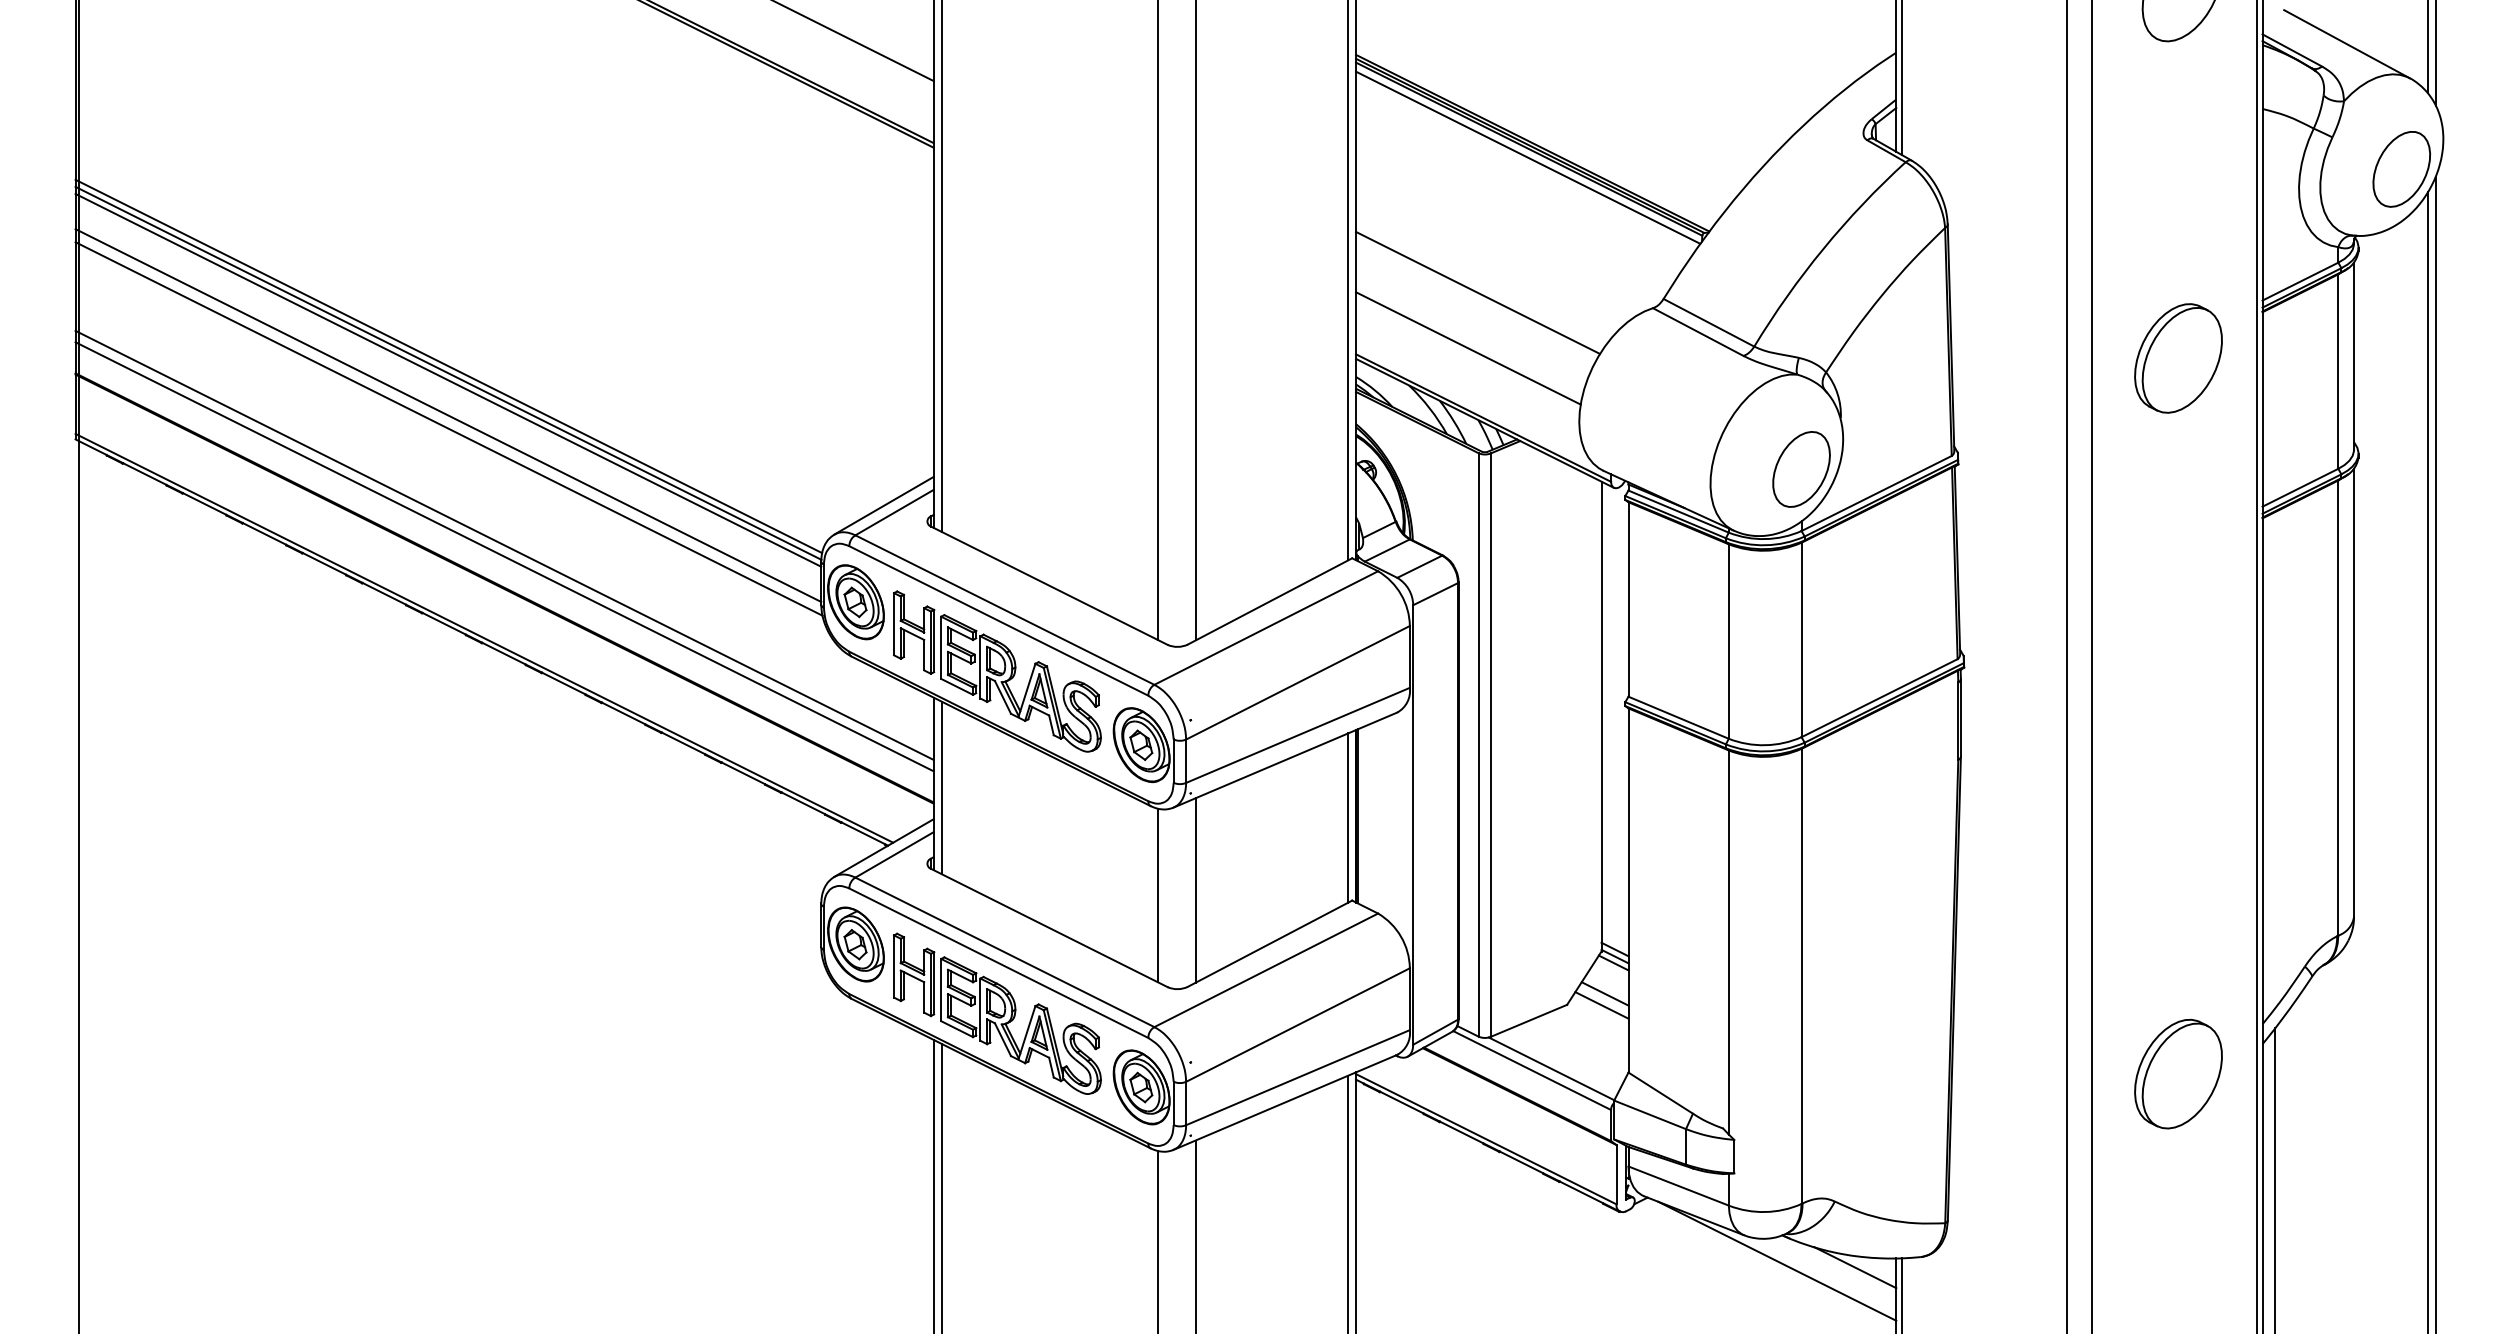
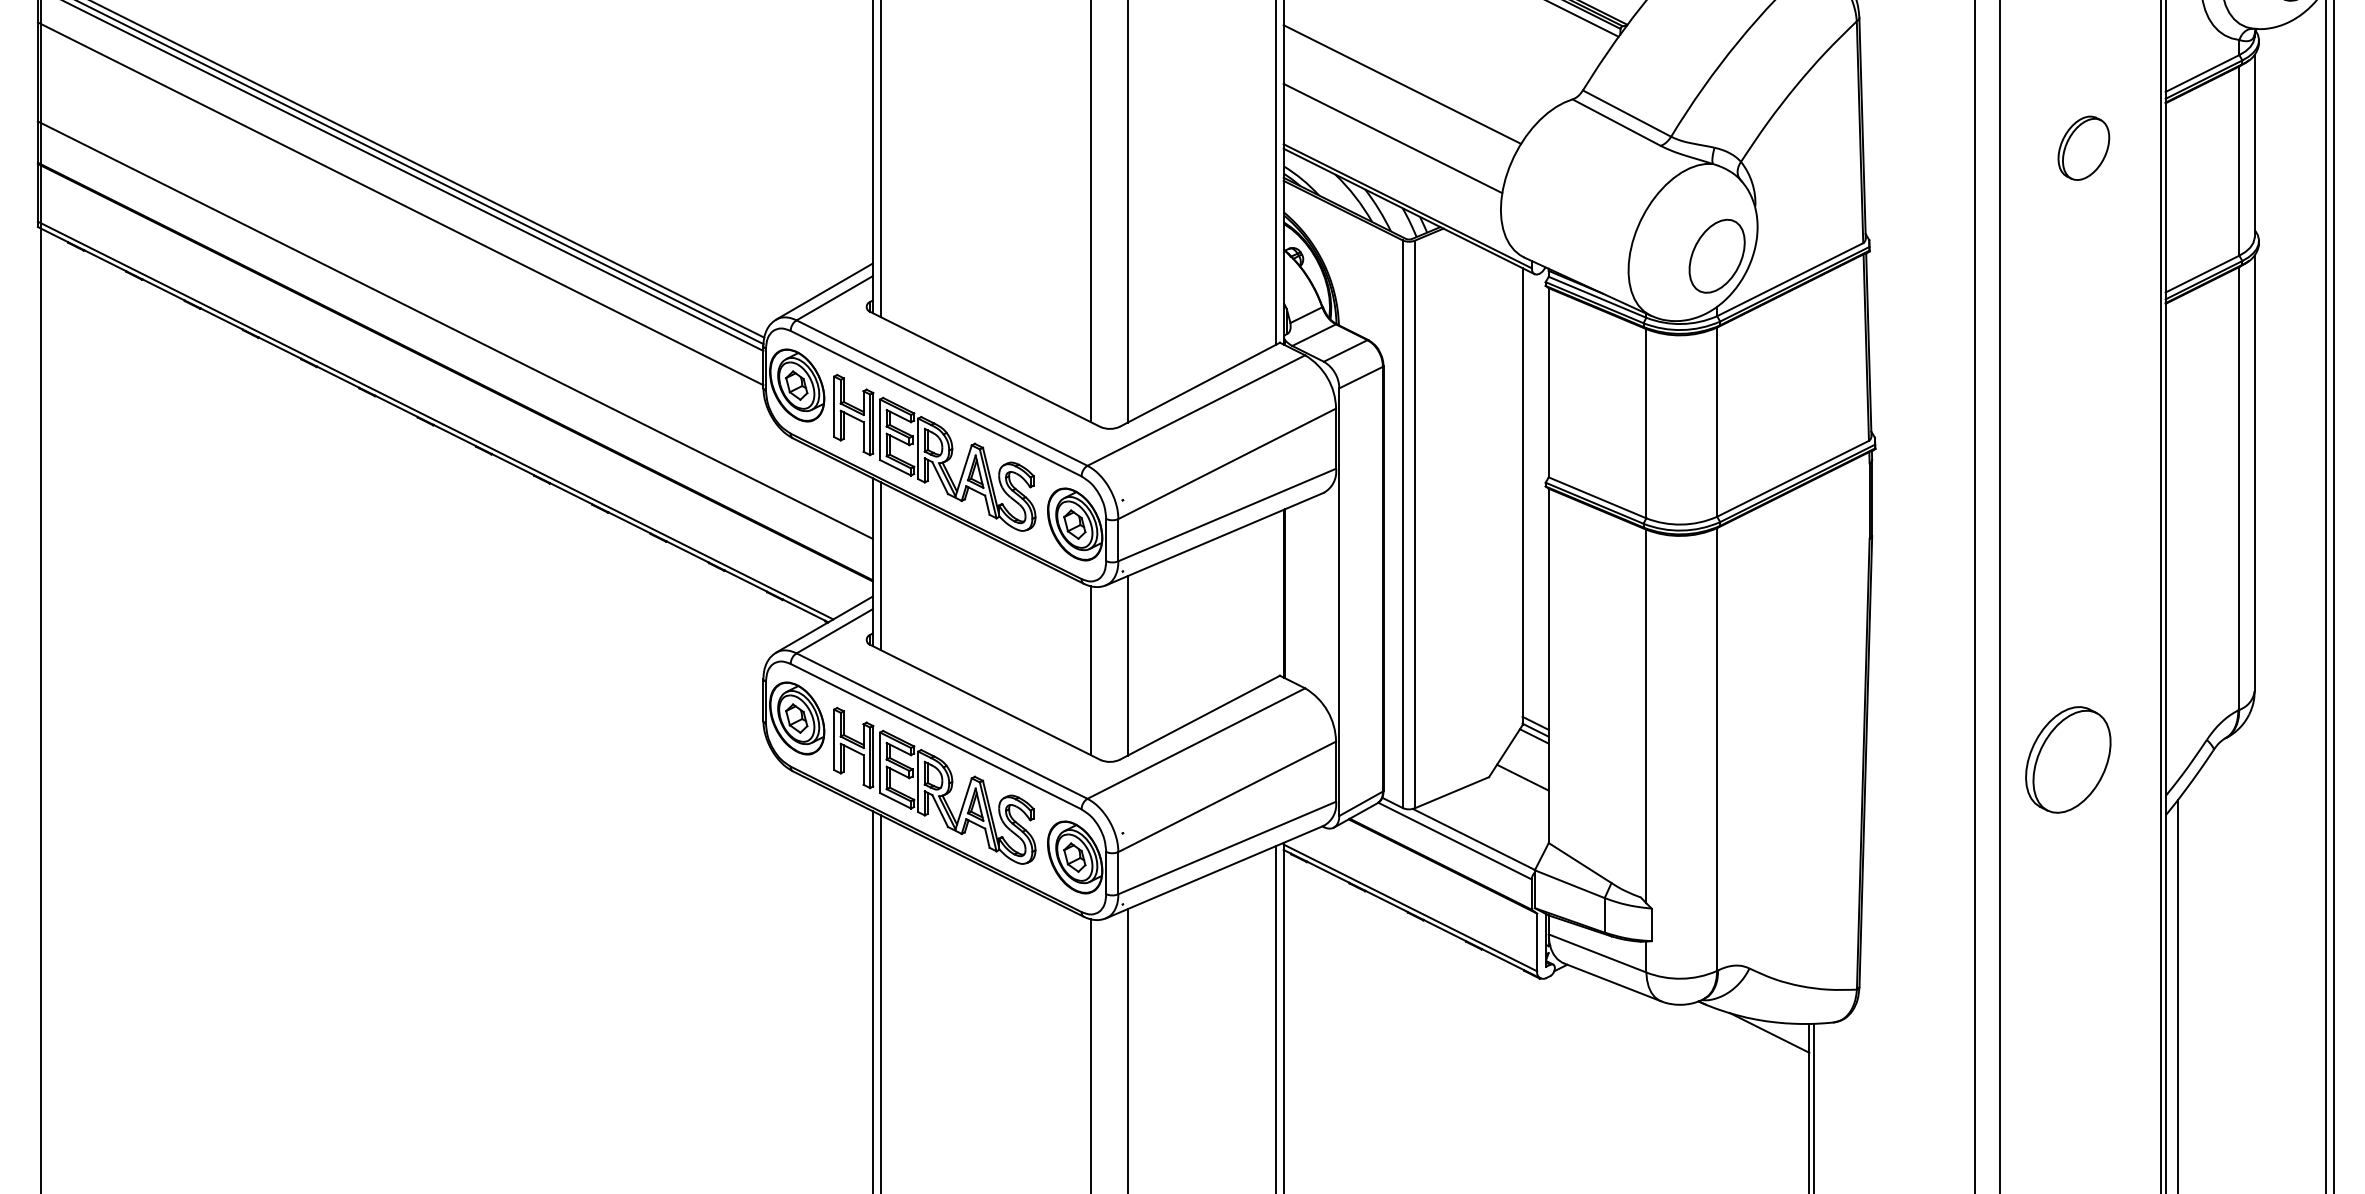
part: (2178, 358) -> (2083, 148), size x0.6
line: (448, 428) -> (400, 216), removed
line: (504, 556) -> (455, 340), removed
line: (1348, 817) -> (1276, 594), removed
line: (1604, 993) -> (1525, 766), removed
part: (2178, 1073) -> (2068, 759), moved
line: (1777, 1260) -> (1693, 1025), removed

